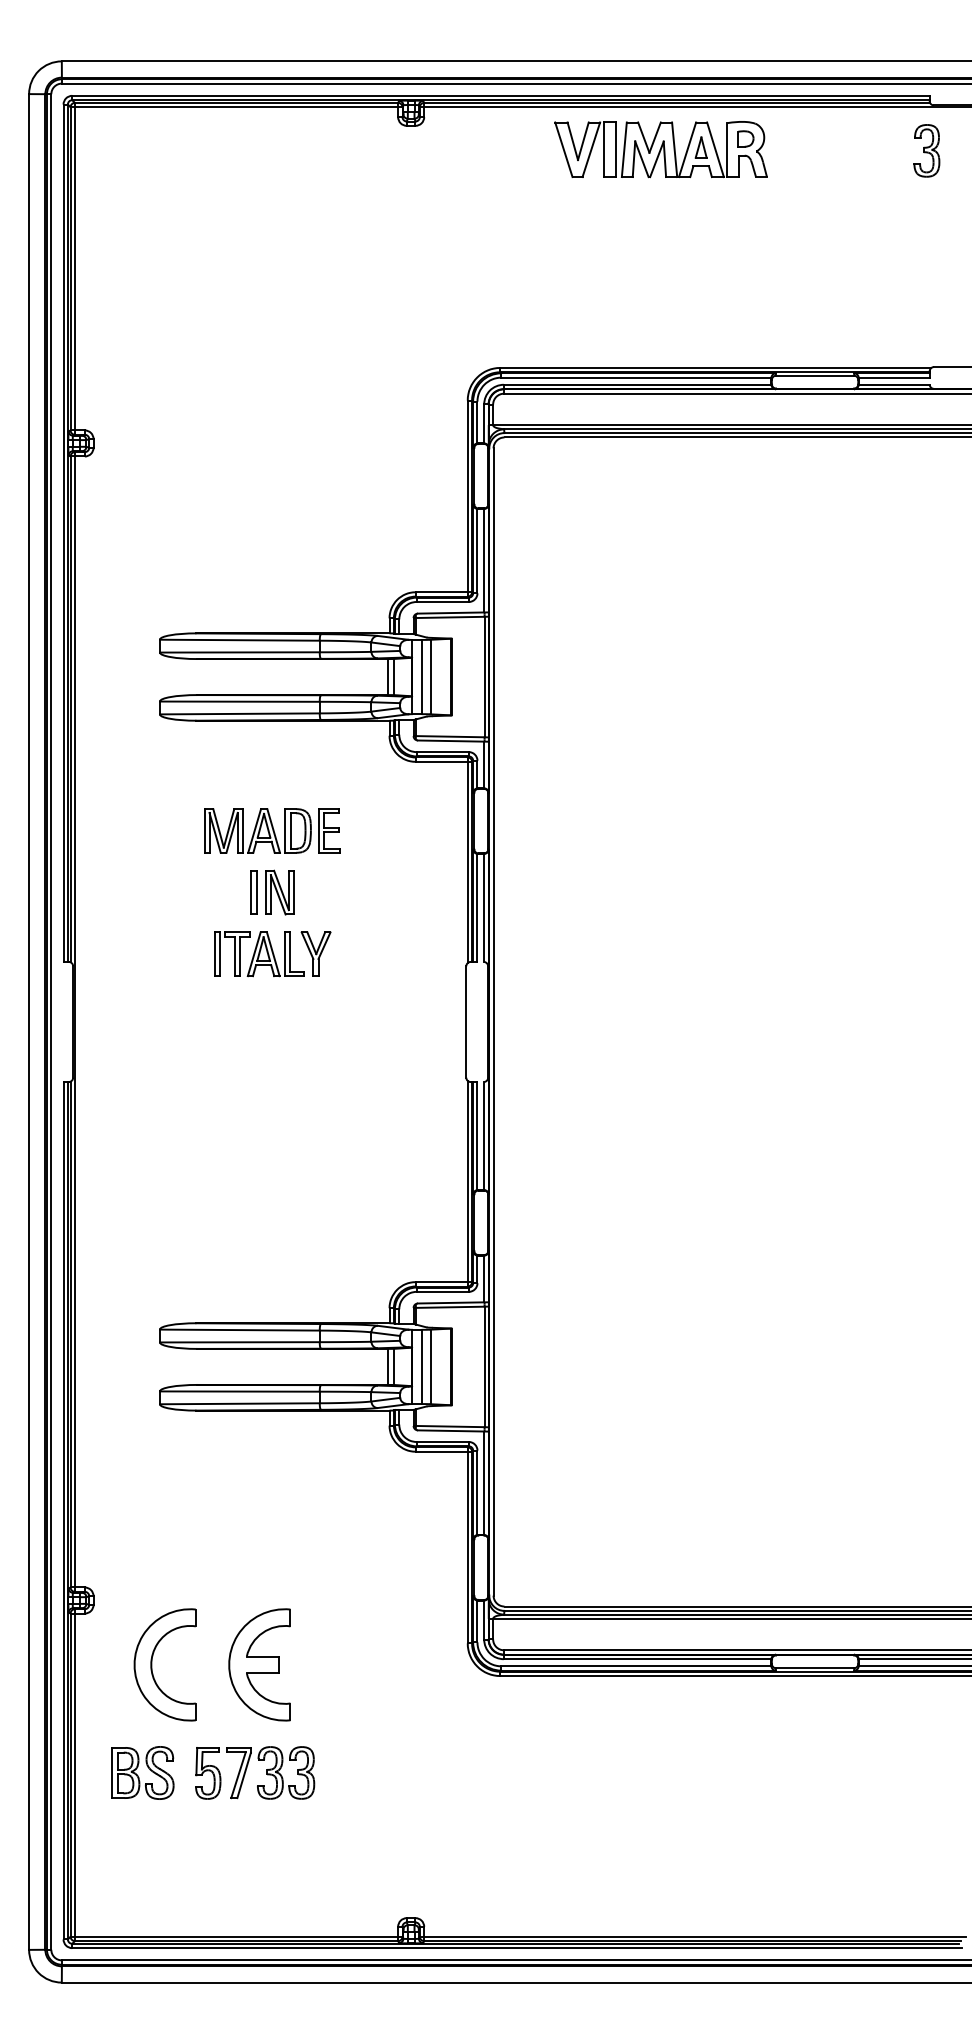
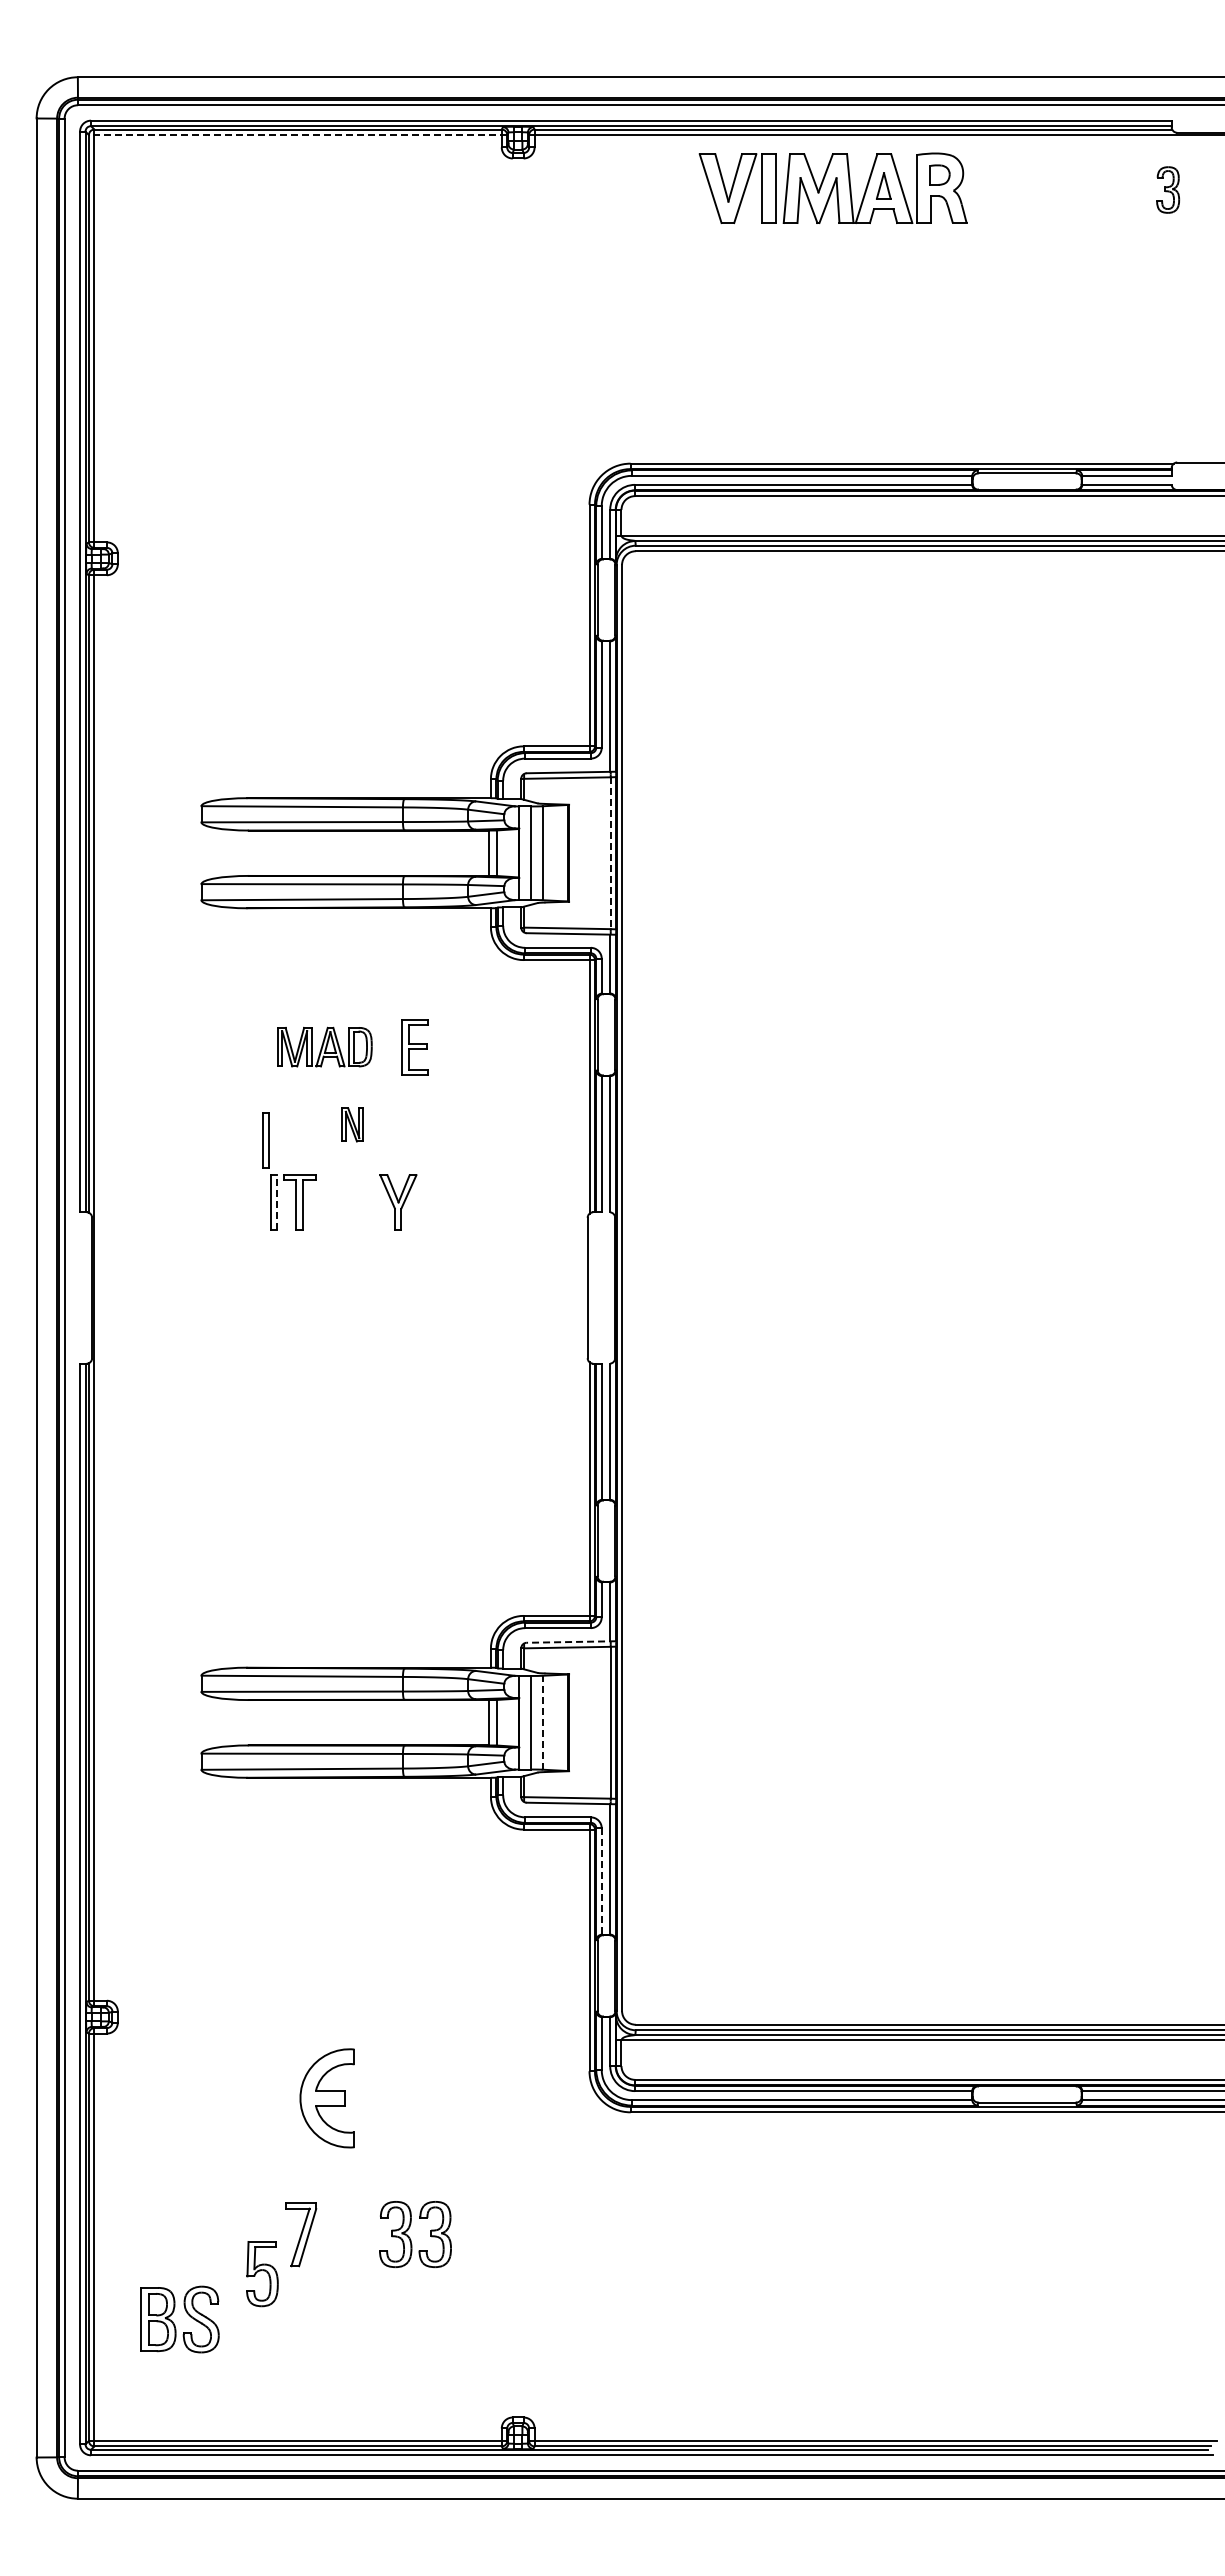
line: (236, 107) -> (297, 135), solid -> dashed
part: (926, 150) -> (1167, 189), size x0.7
line: (484, 677) -> (610, 853), solid -> dashed
part: (257, 830) -> (324, 1046), size x0.7
part: (253, 892) -> (265, 1140), moved
part: (279, 892) -> (352, 1124), size x0.6
line: (220, 954) -> (277, 1202), solid -> dashed
part: (275, 954) -> (347, 1202), removed
line: (453, 1303) -> (571, 1642), solid -> dashed
line: (430, 1366) -> (542, 1722), solid -> dashed
line: (477, 1492) -> (601, 1881), solid -> dashed
part: (151, 1665) -> (191, 2098), removed
part: (259, 1665) -> (327, 2098), size x0.7
part: (286, 1772) -> (415, 2234), moved
part: (208, 1773) -> (262, 2274), moved
part: (137, 1774) -> (173, 2321), moved

